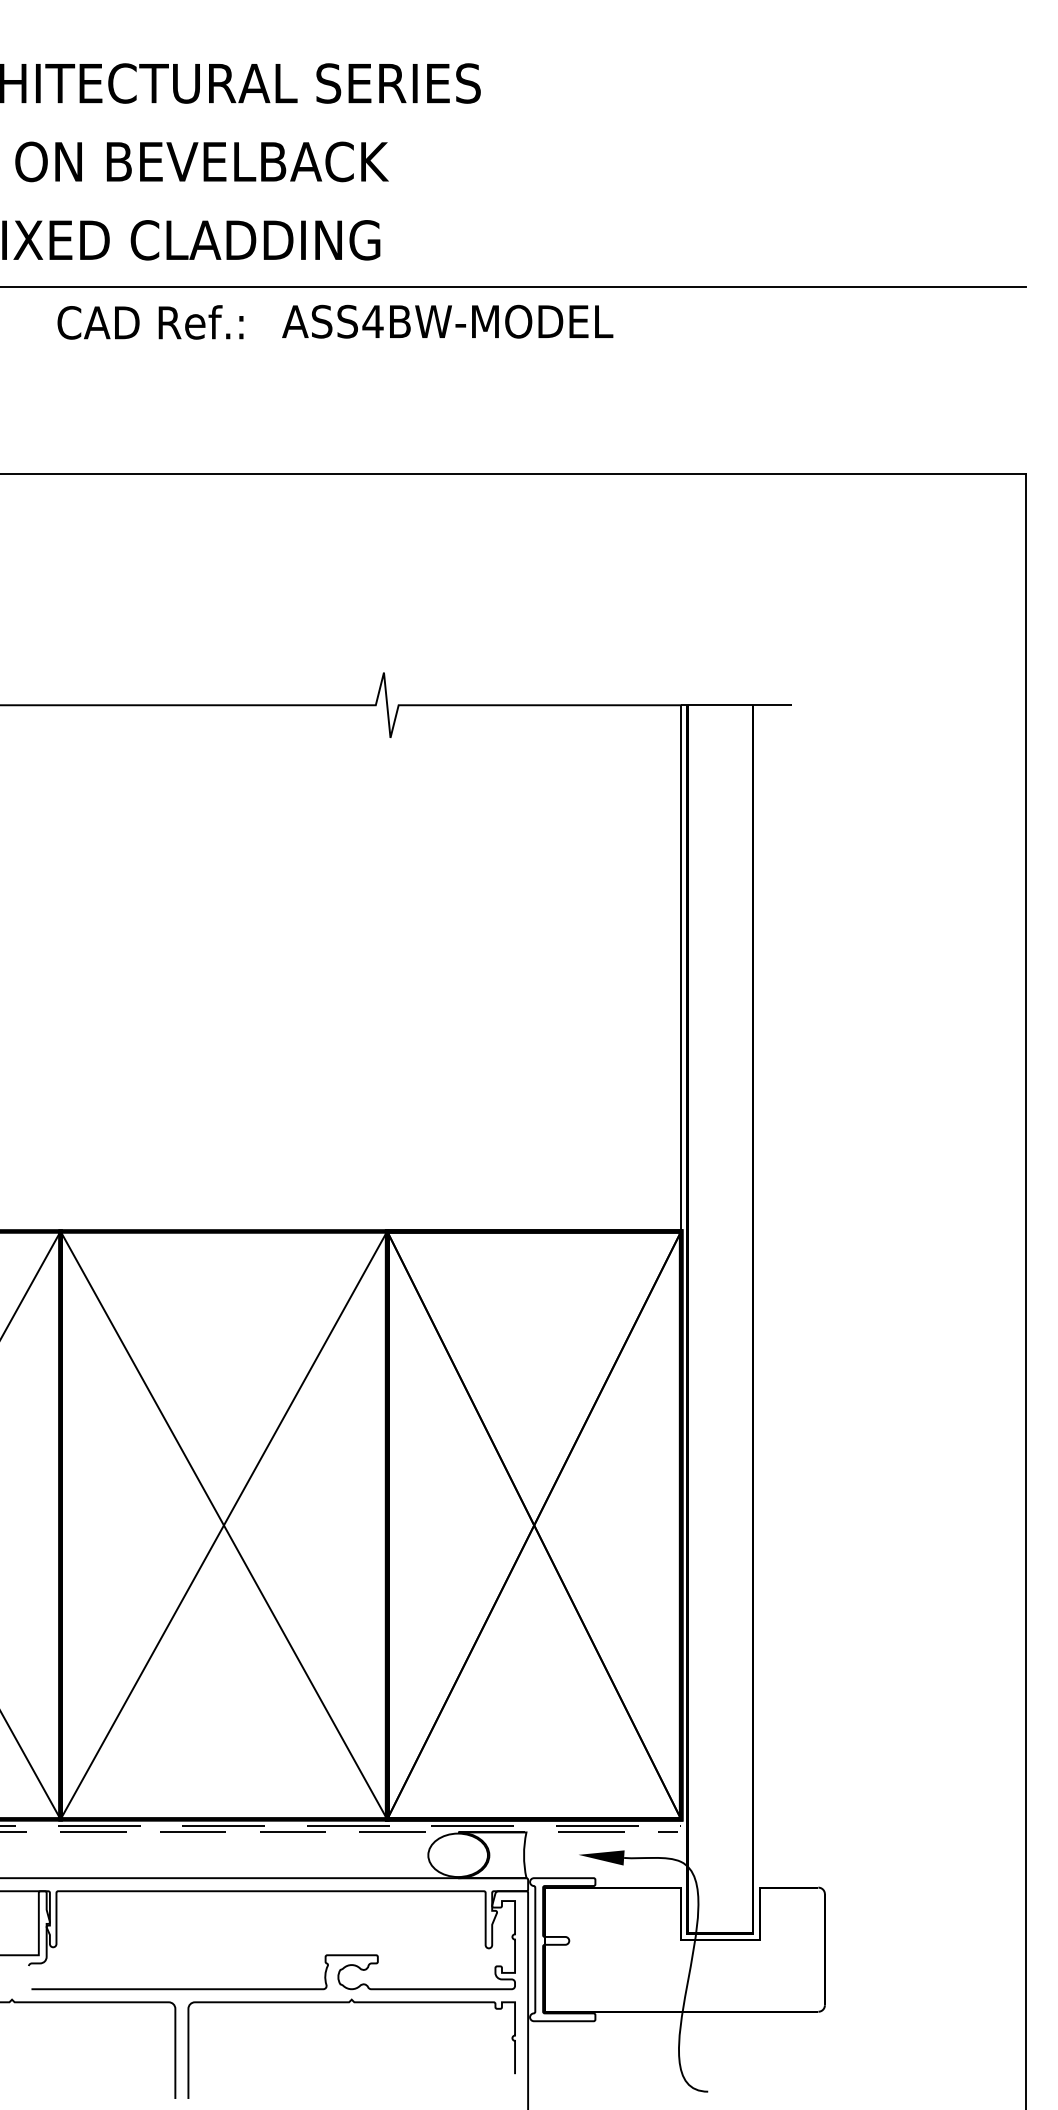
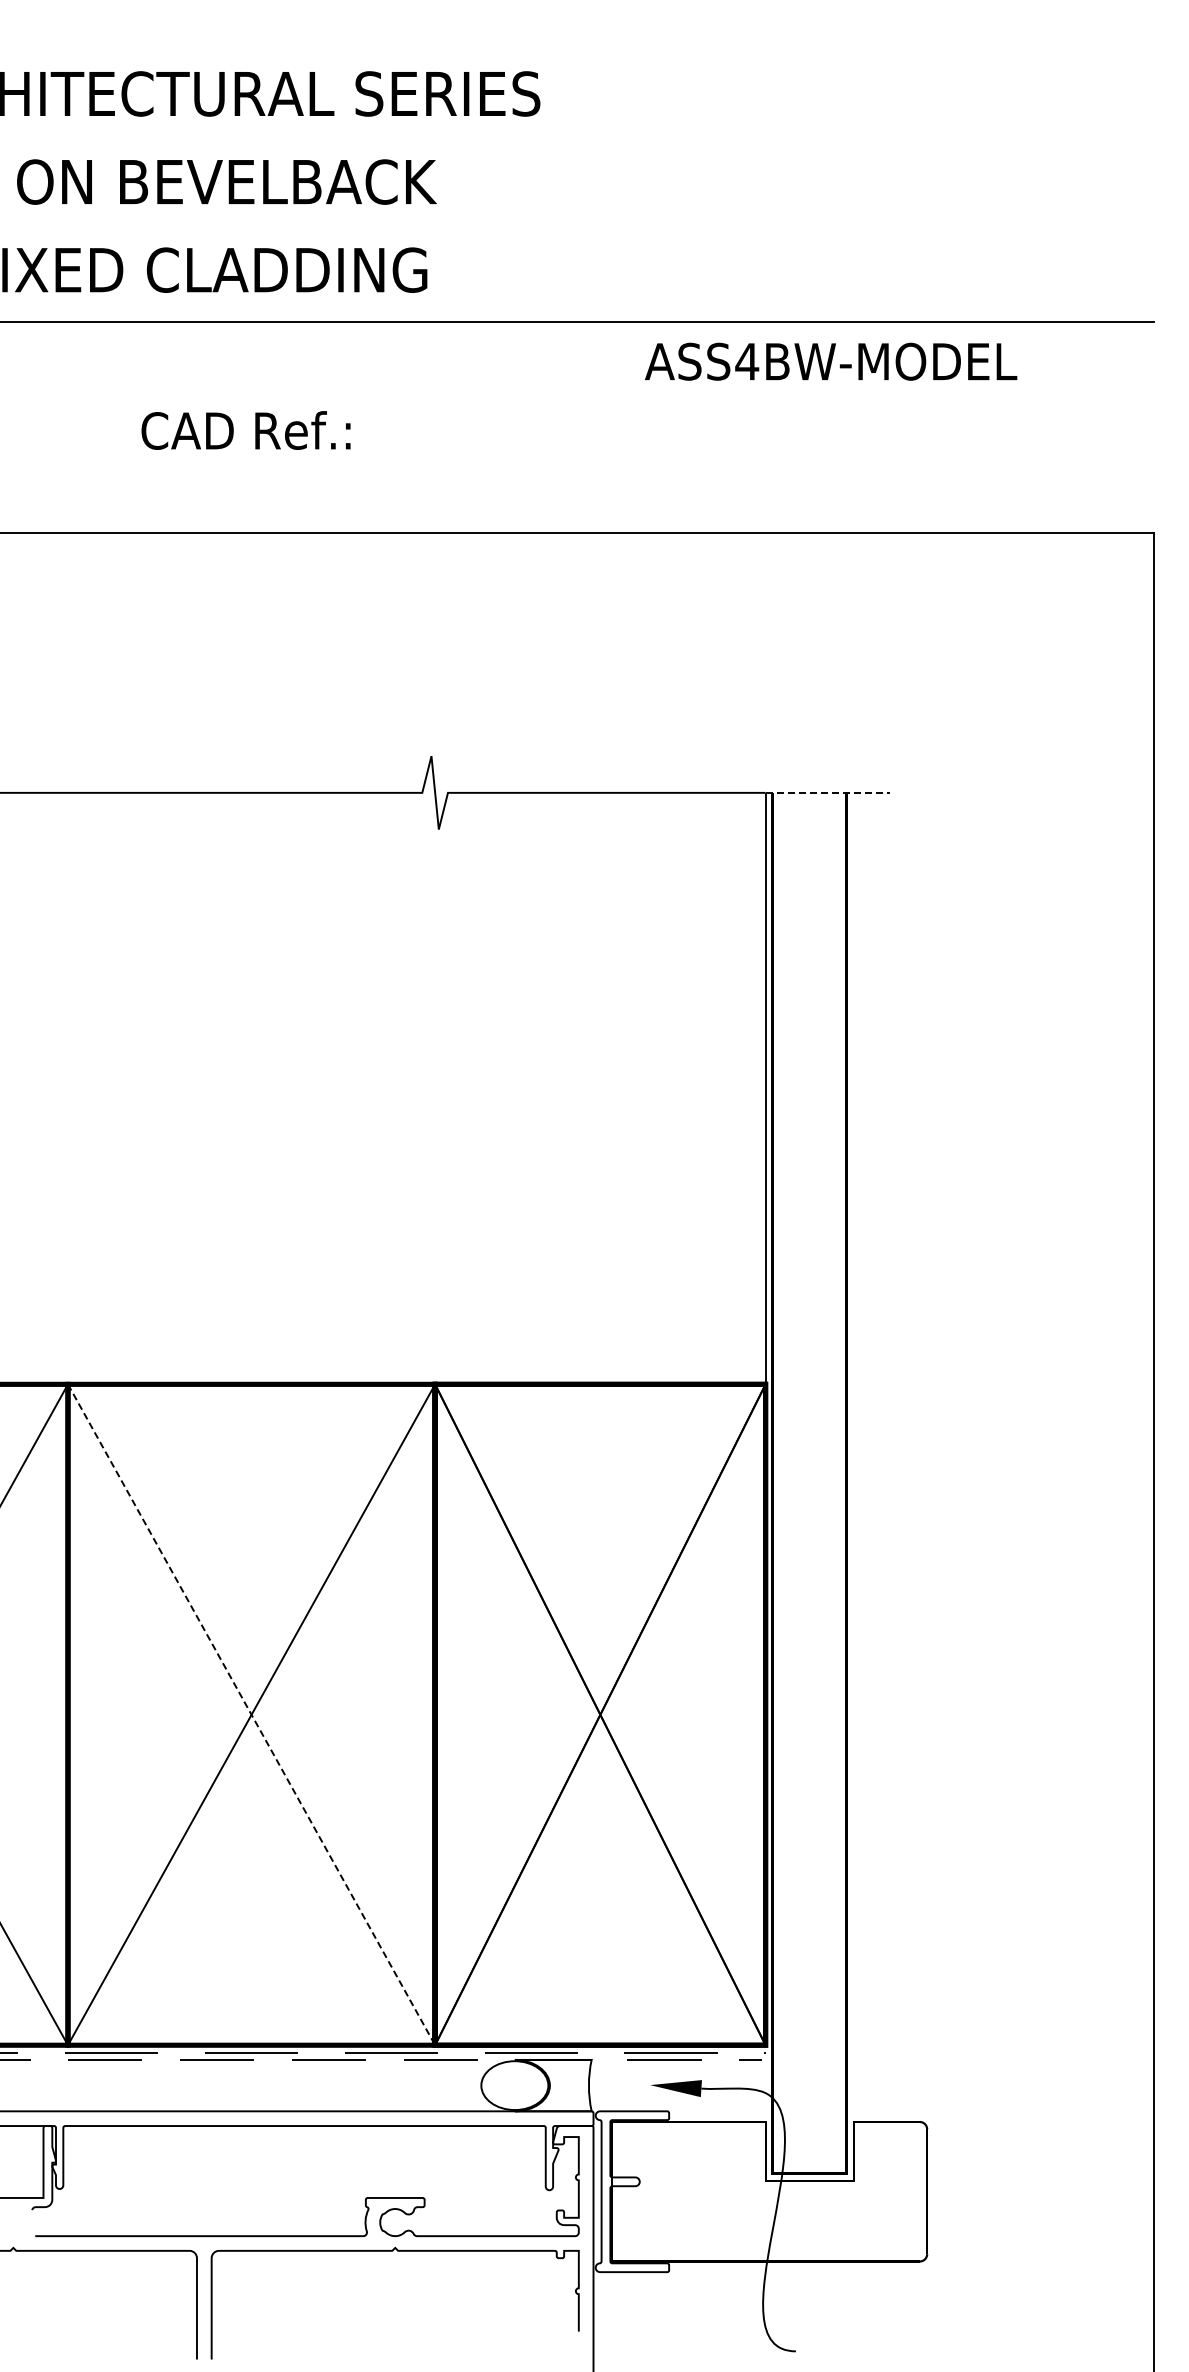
text: (448, 321) -> (831, 361), moved
text: (150, 322) -> (245, 430), moved
line: (737, 704) -> (828, 792), solid -> dashed
line: (223, 1526) -> (251, 1715), solid -> dashed

